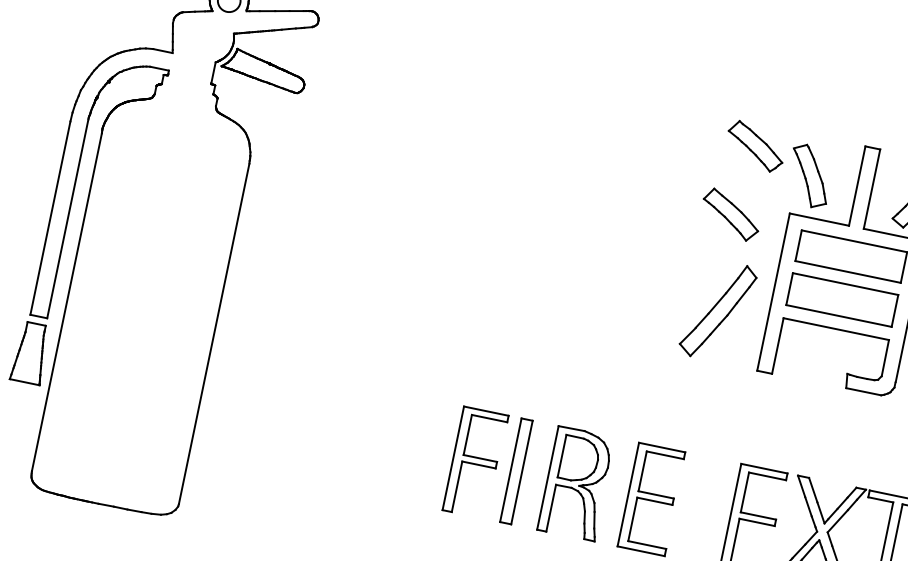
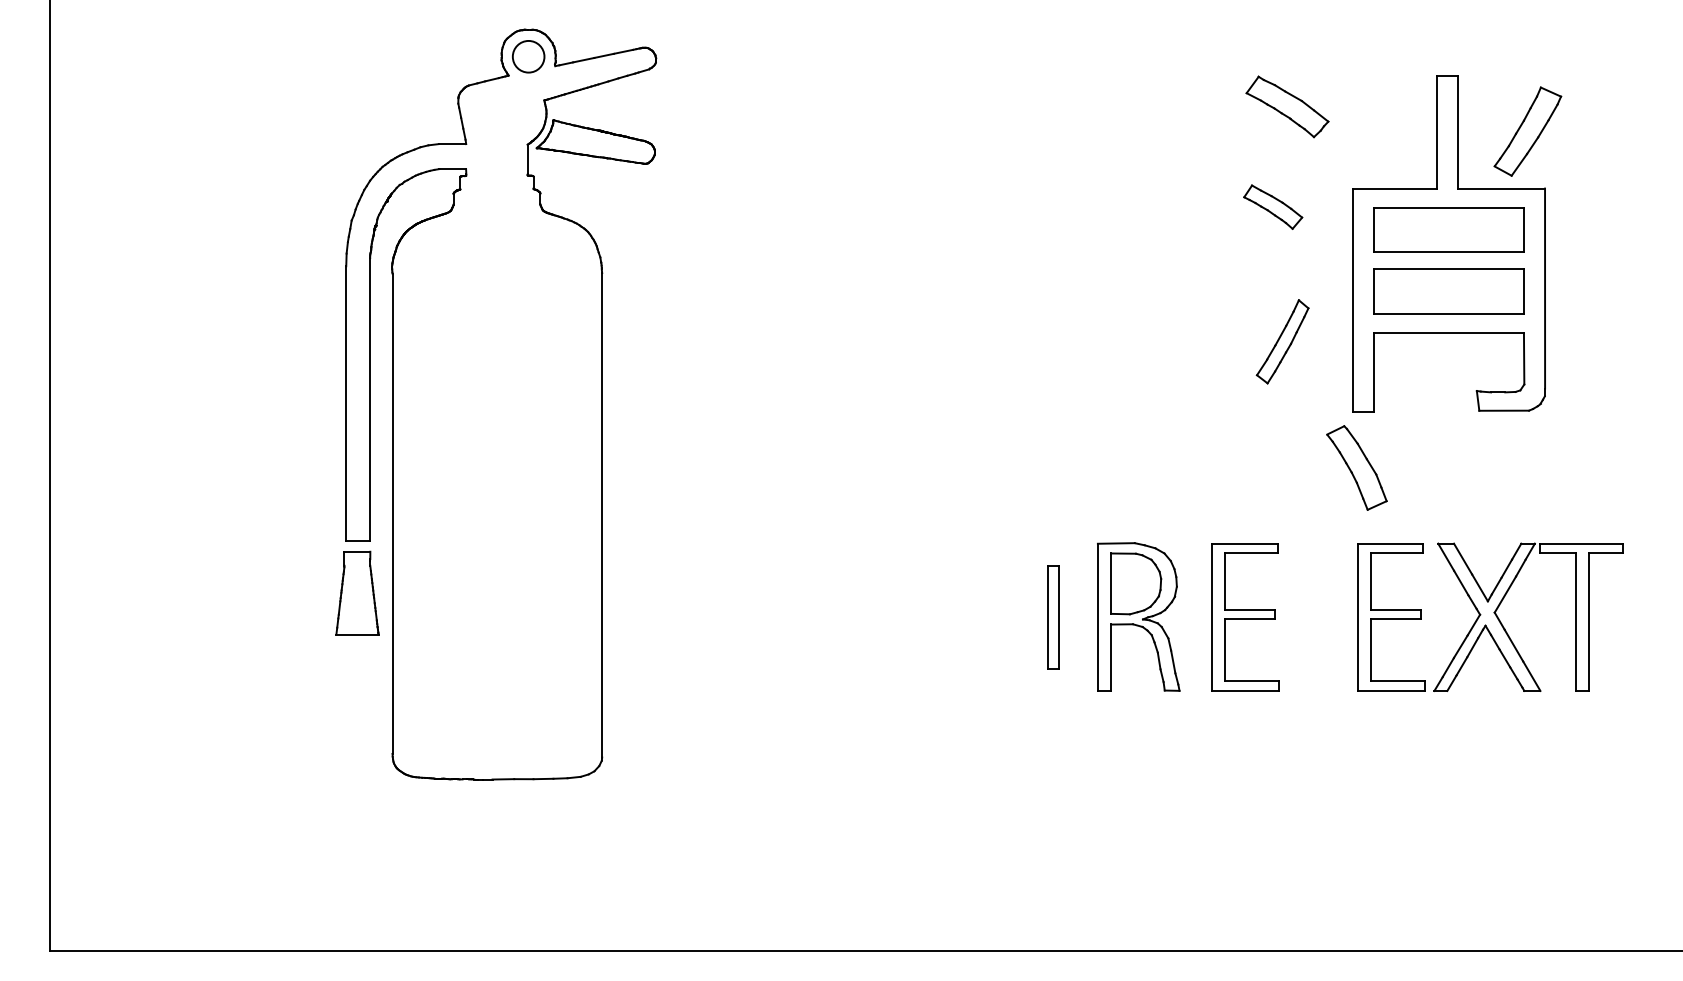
part: (809, 175) -> (1356, 467), moved
part: (730, 215) -> (1272, 207), size x0.7
part: (717, 310) -> (1282, 341), size x0.6
part: (475, 462) -> (994, 617), removed
part: (515, 471) -> (1052, 617), size x0.7

